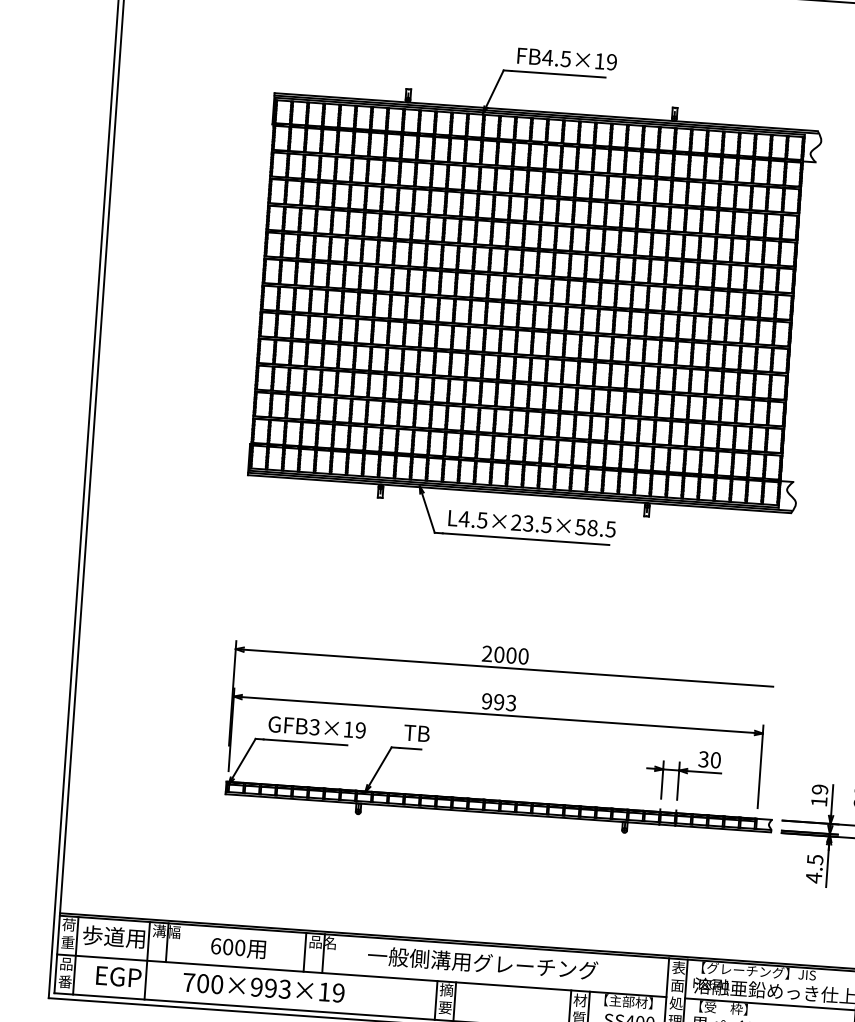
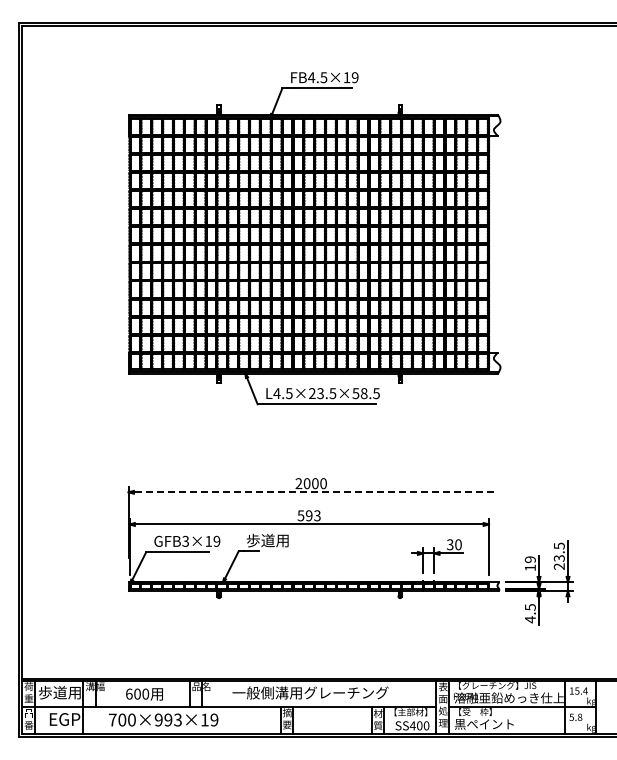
line: (507, 668) -> (313, 492), solid -> dashed
text: (486, 700) -> (300, 515), 993 -> 593
text: (435, 734) -> (267, 540), TB -> 歩道用

